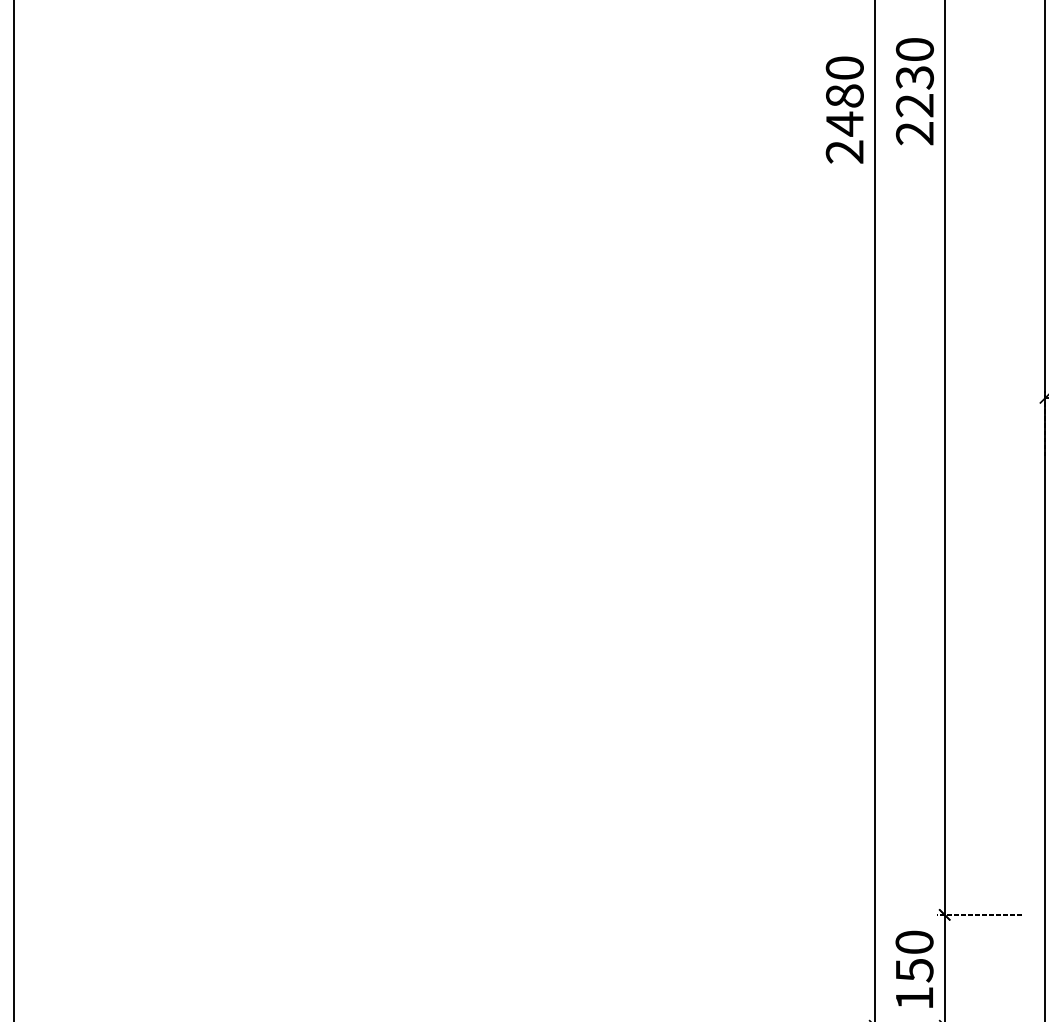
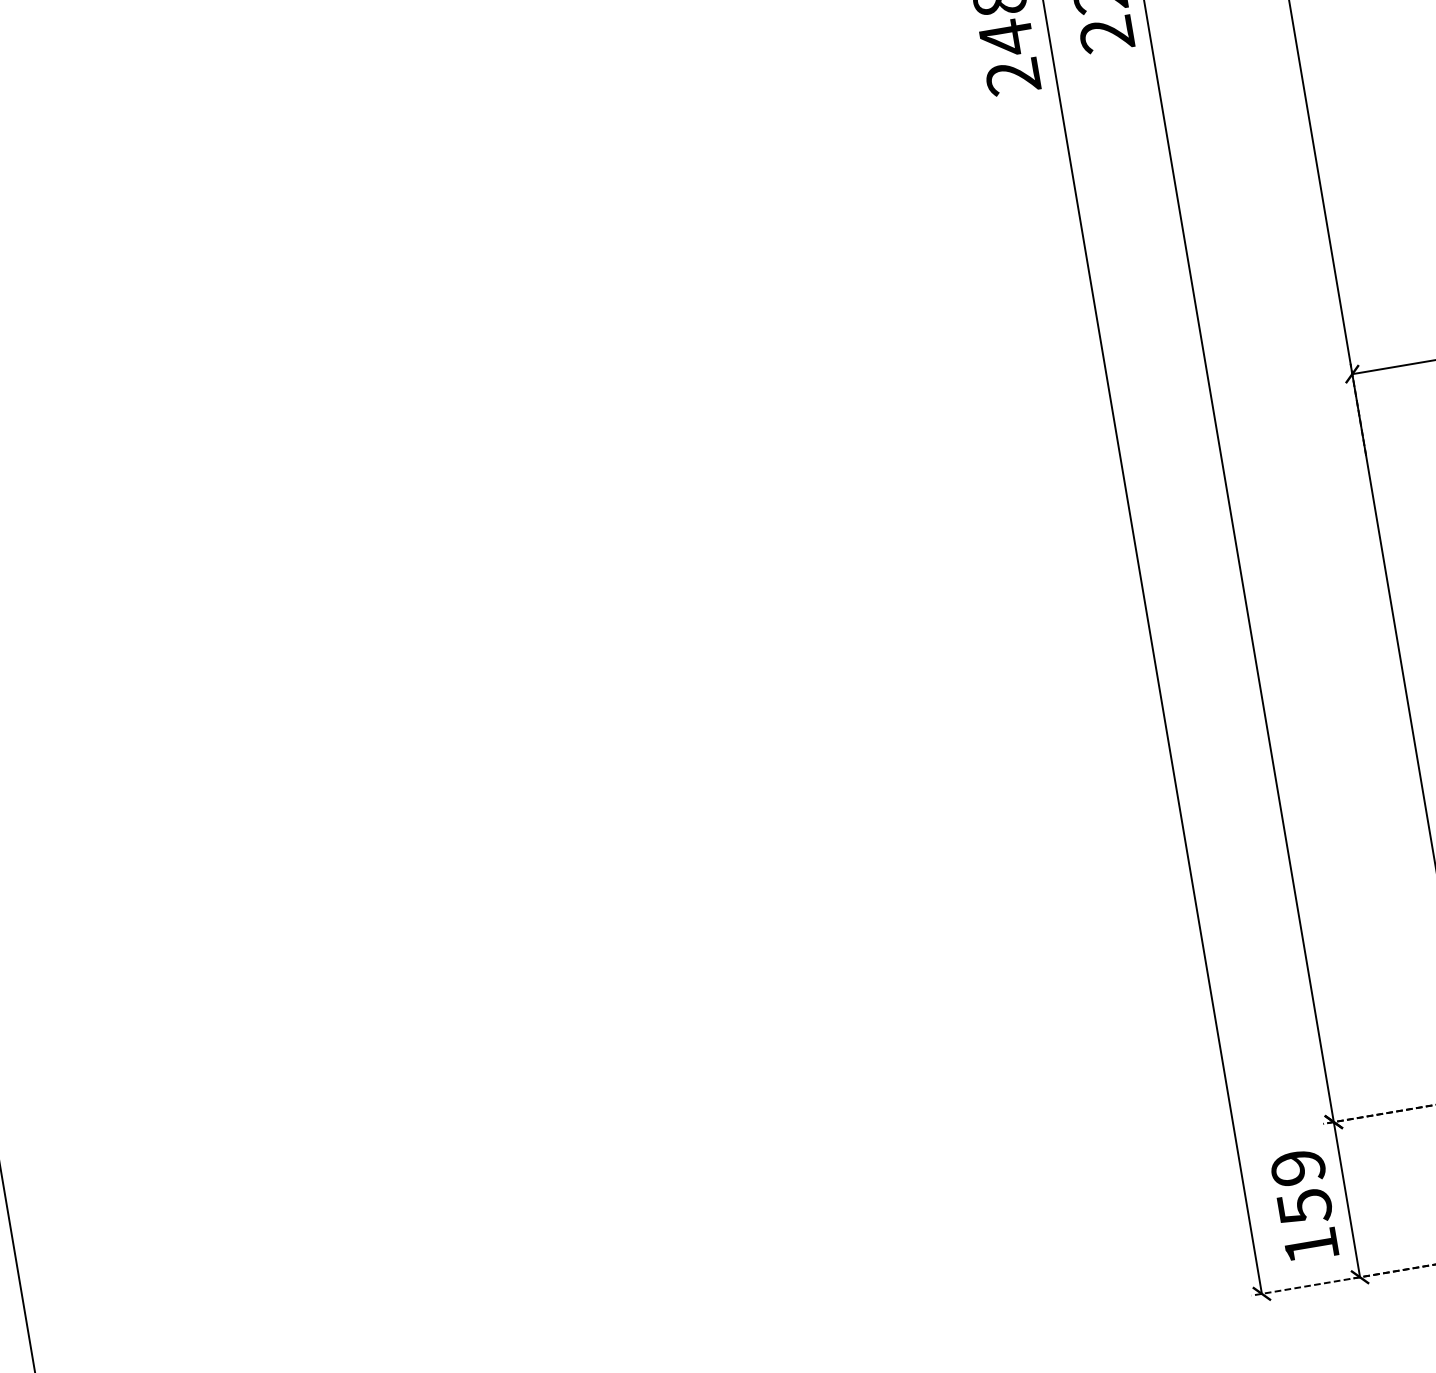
text: (914, 941) -> (1297, 1166), 150 -> 159

